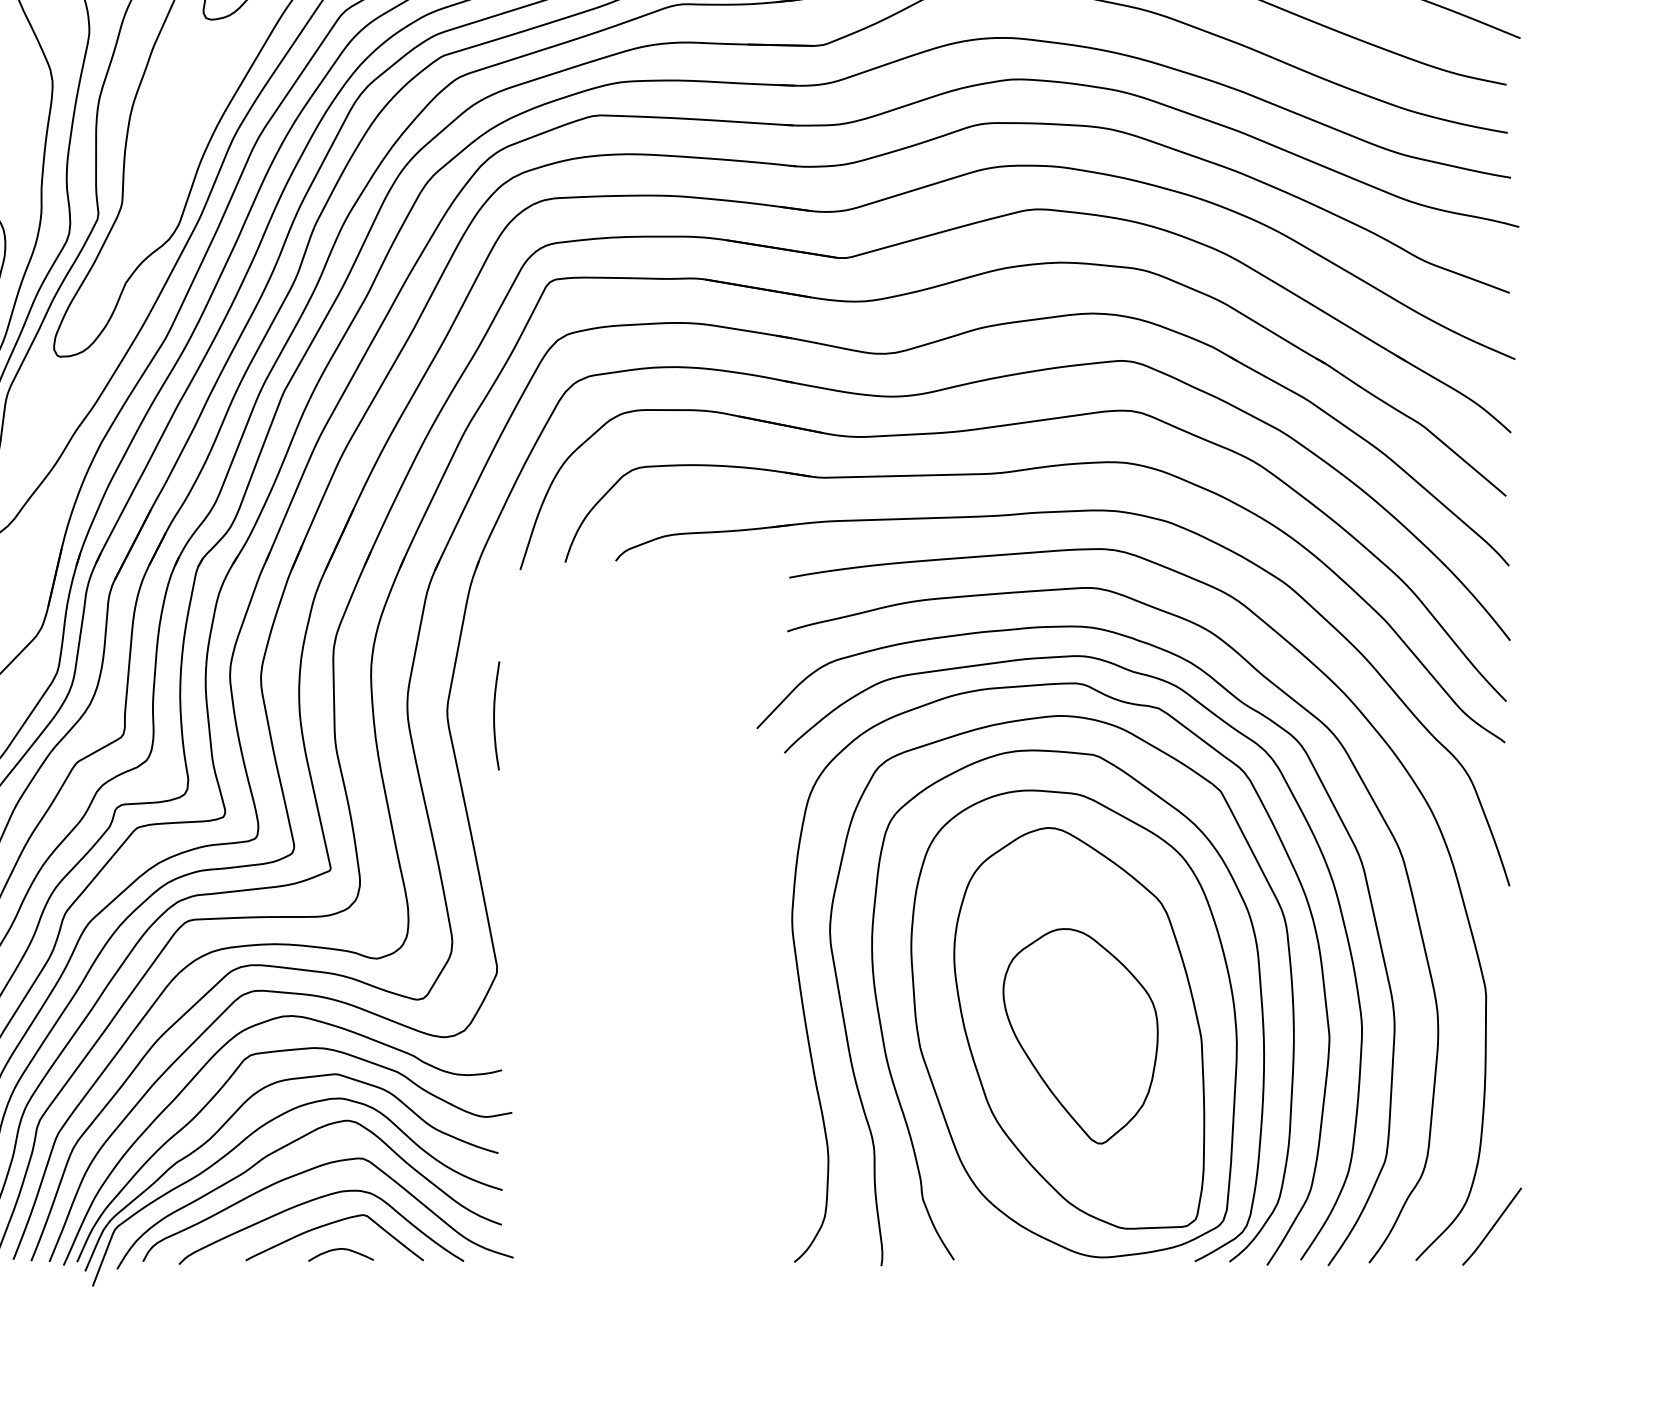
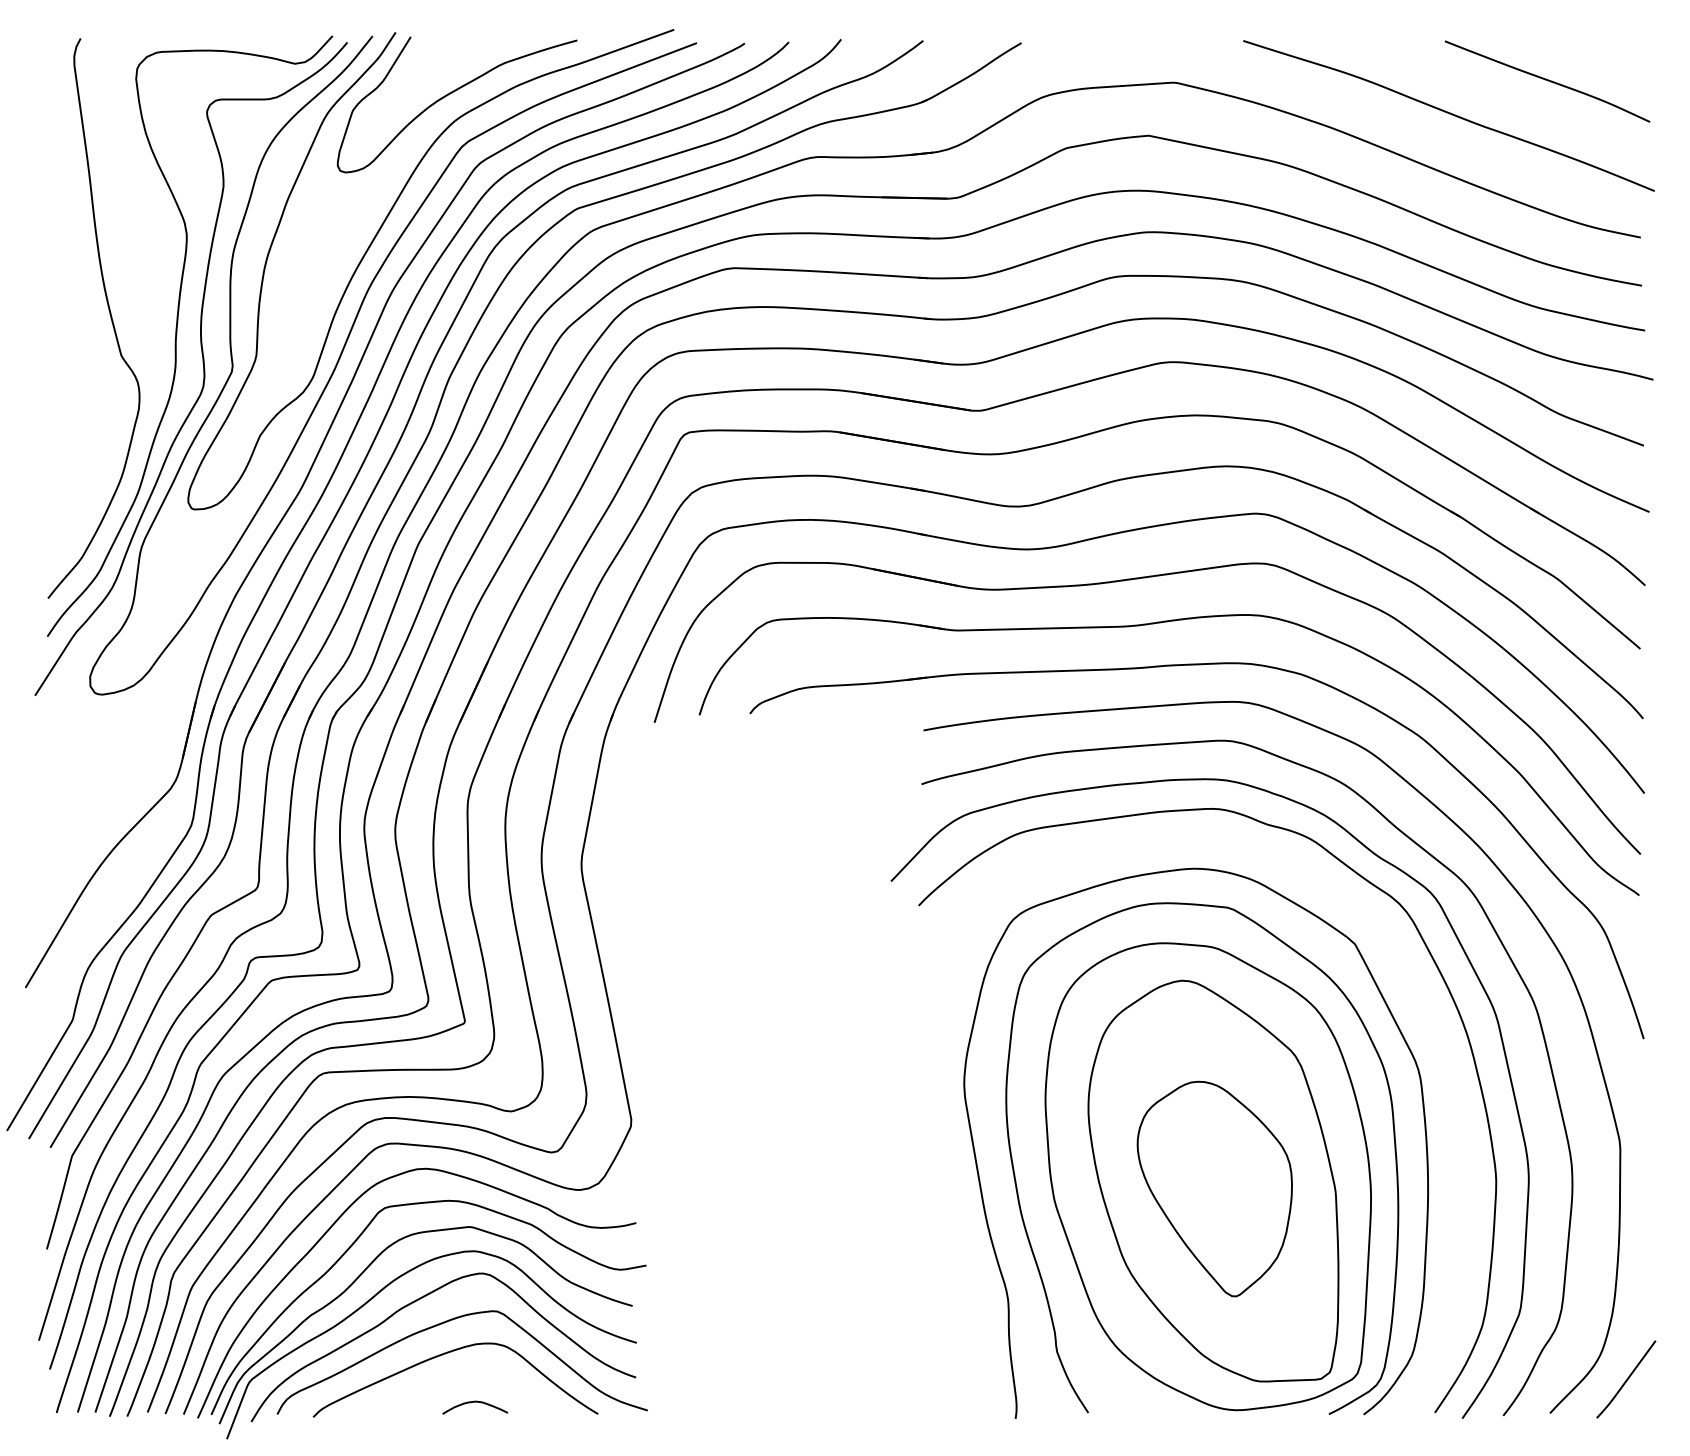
curve: (495, 715) -> (629, 868), removed
curve: (1292, 867) -> (1426, 1020), removed
curve: (330, 1224) -> (464, 1377), removed

